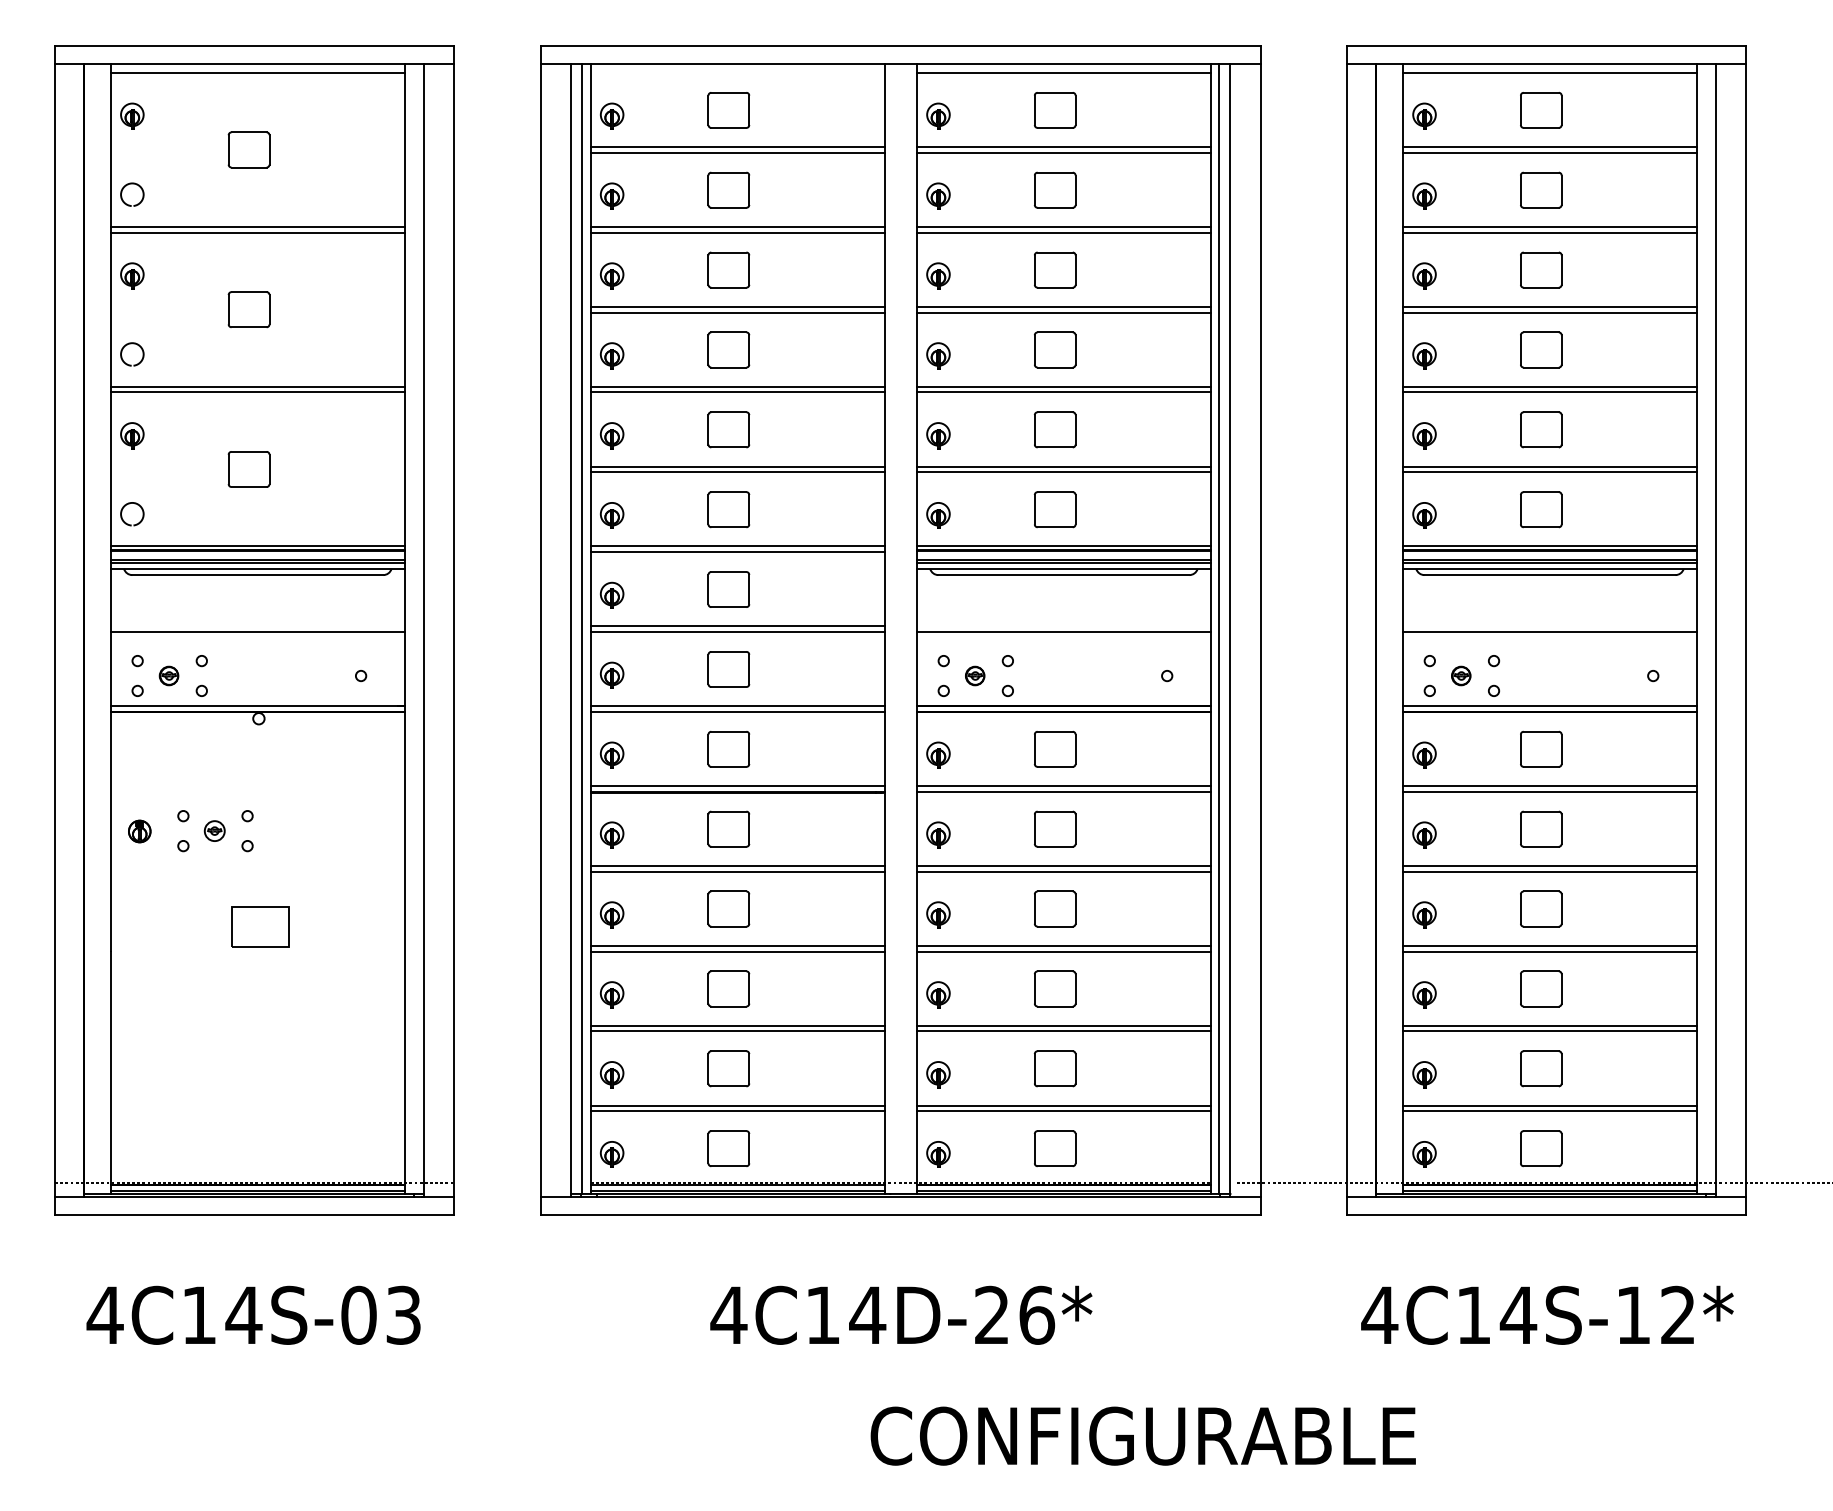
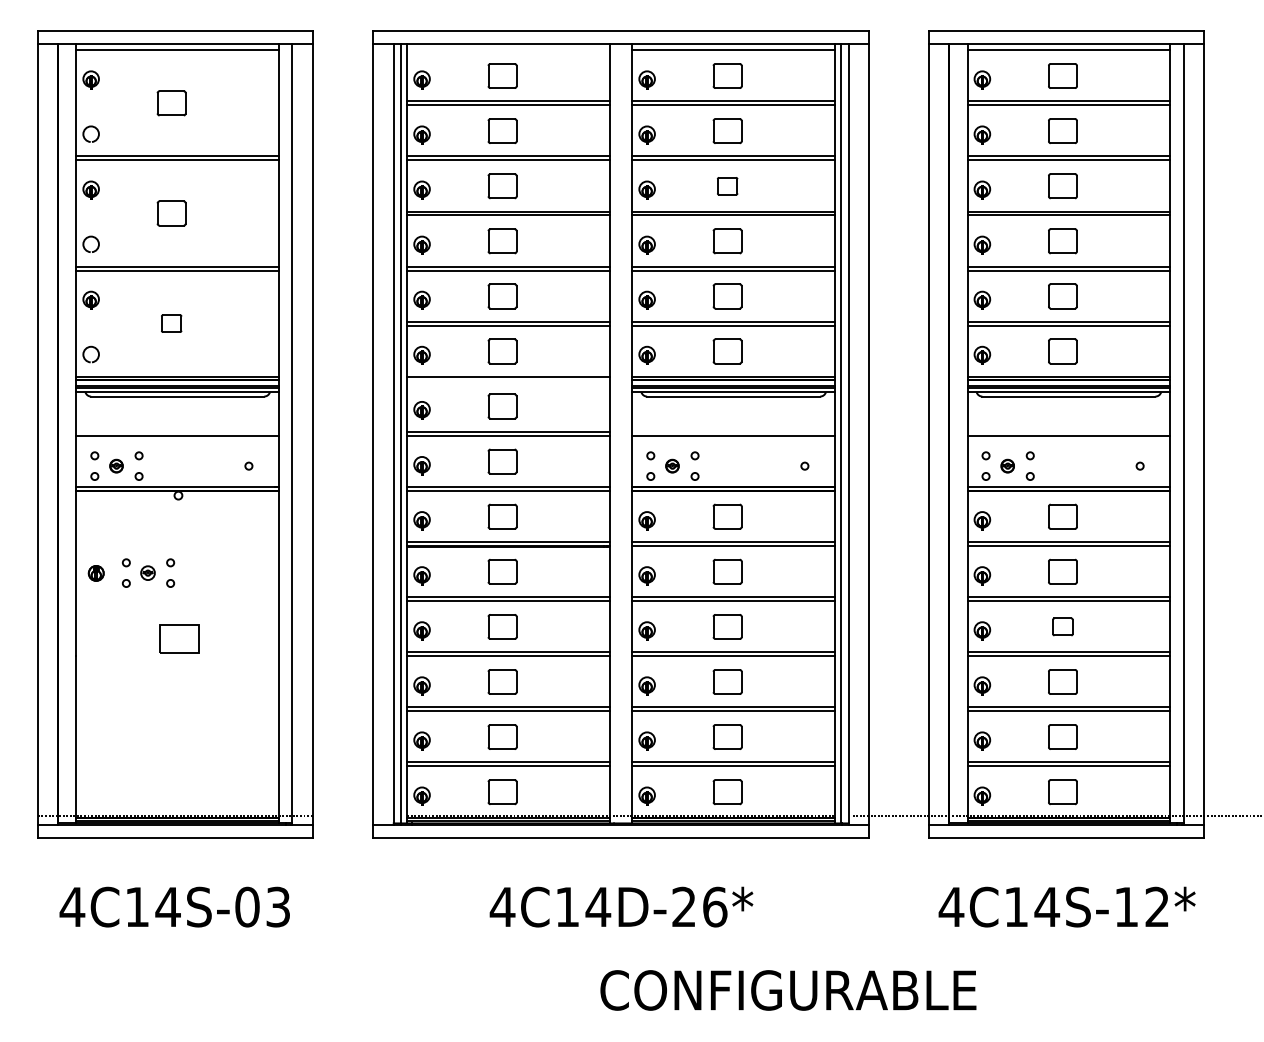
part: (1054, 270) -> (727, 186), size x0.7
part: (248, 469) -> (171, 323), size x0.7
line: (737, 551) -> (508, 380), removed
part: (1540, 908) -> (1062, 626), size x0.7

